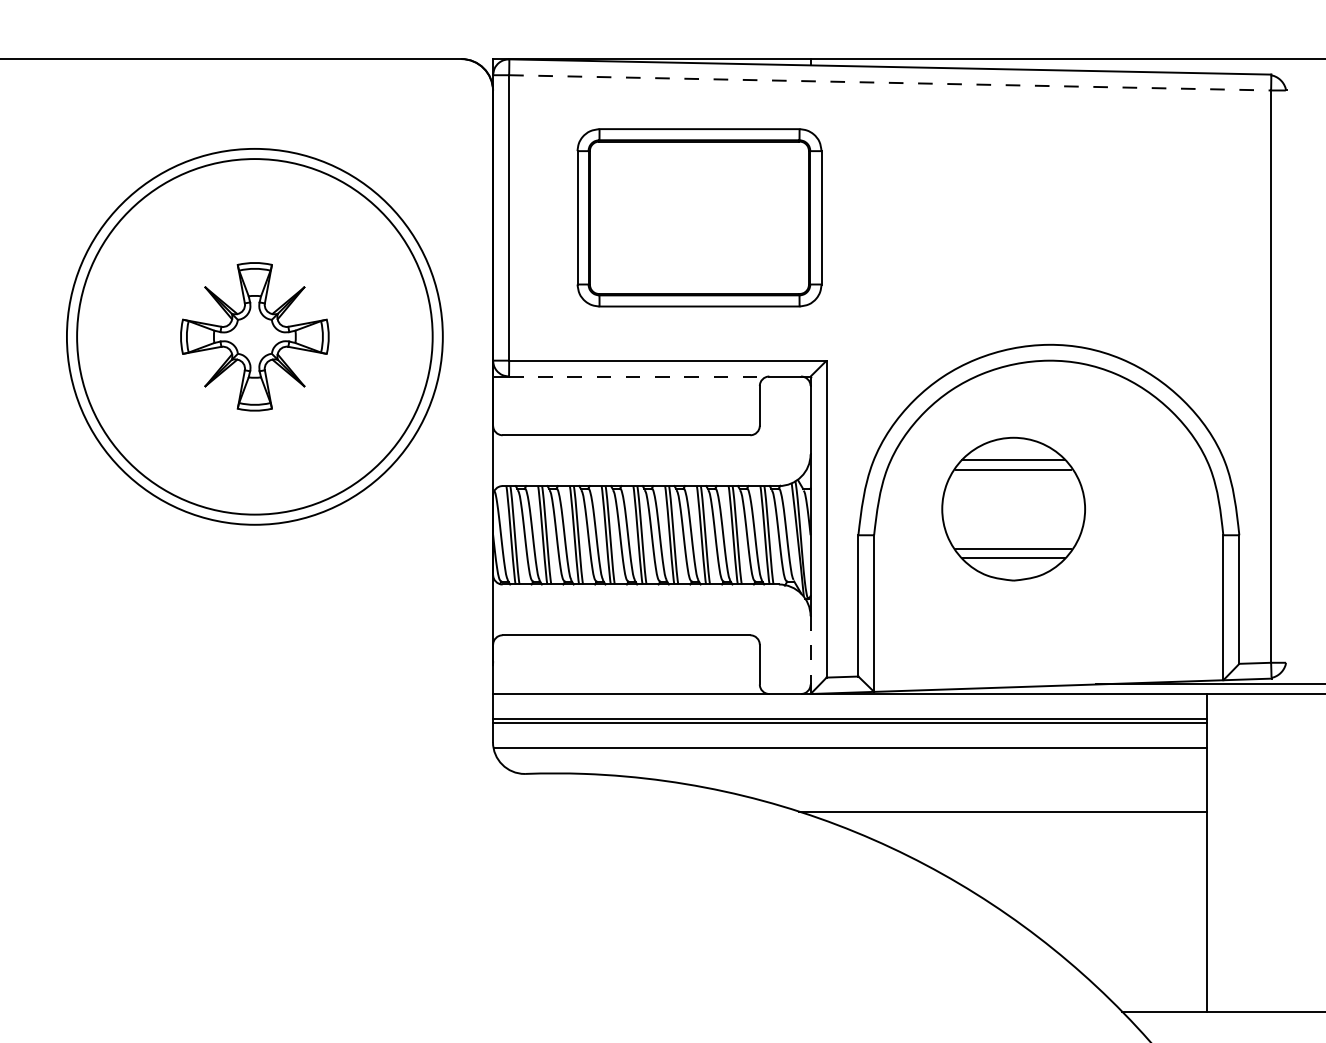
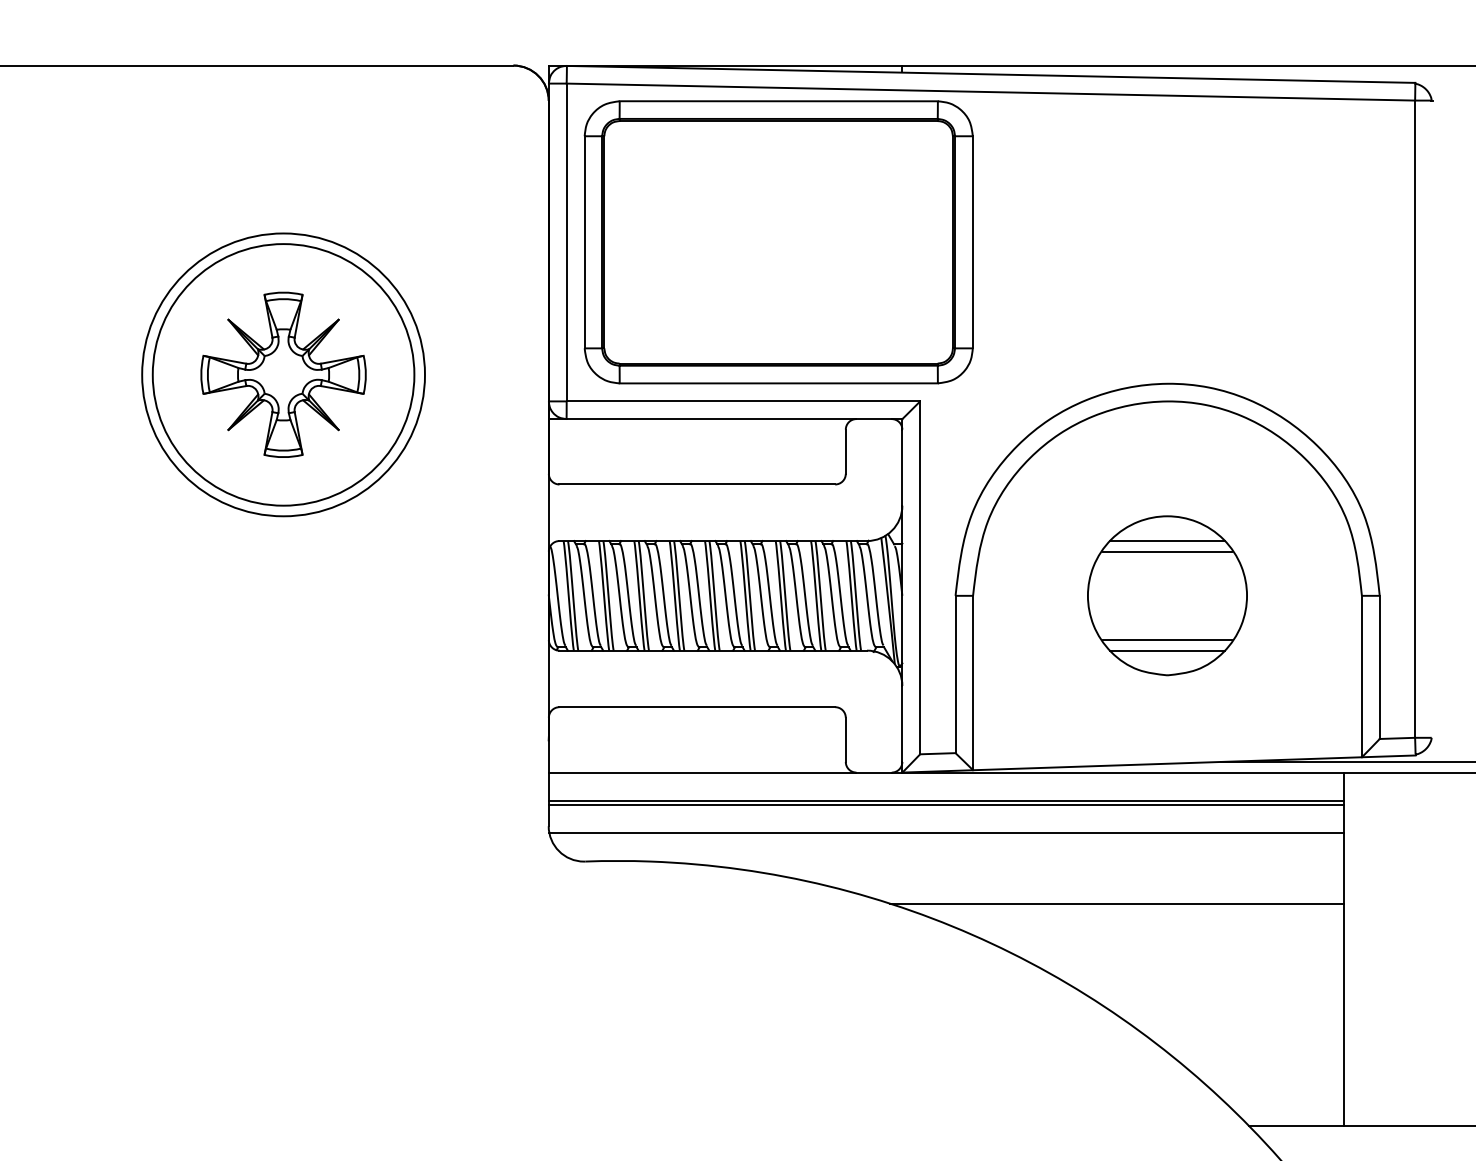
line: (890, 83) -> (991, 92), dashed -> solid
part: (699, 217) -> (778, 242), size x1.43
circle: (254, 336) -> (283, 374), size x0.62
circle: (254, 336) -> (283, 374), size x0.71
line: (639, 376) -> (711, 419), dashed -> solid
part: (1013, 508) -> (1167, 595), moved
line: (810, 650) -> (902, 724), dashed -> solid

